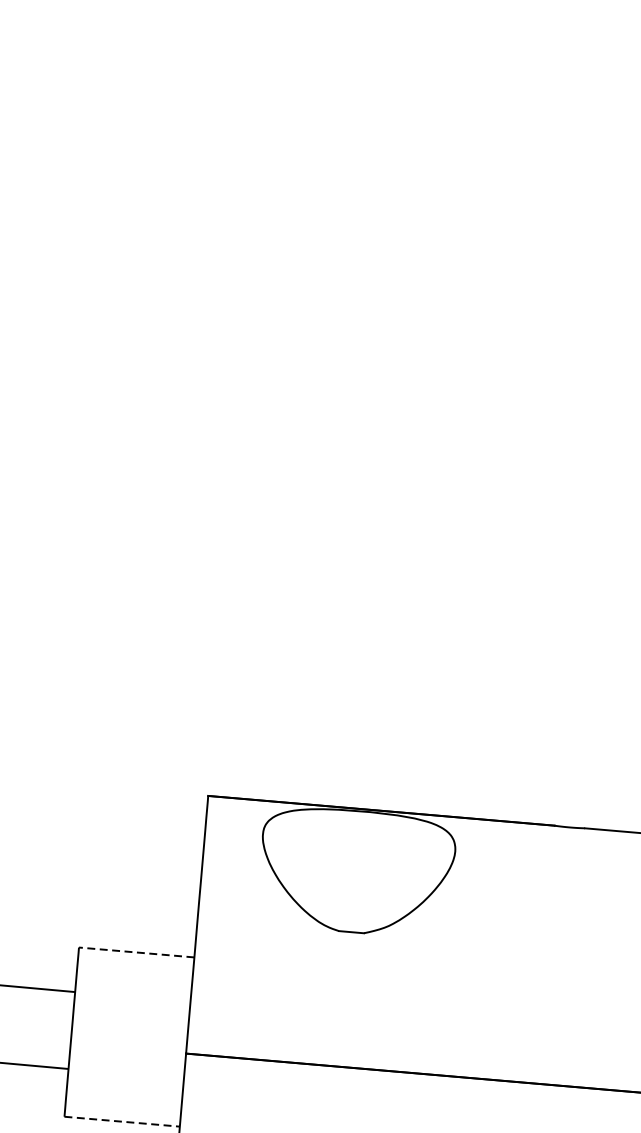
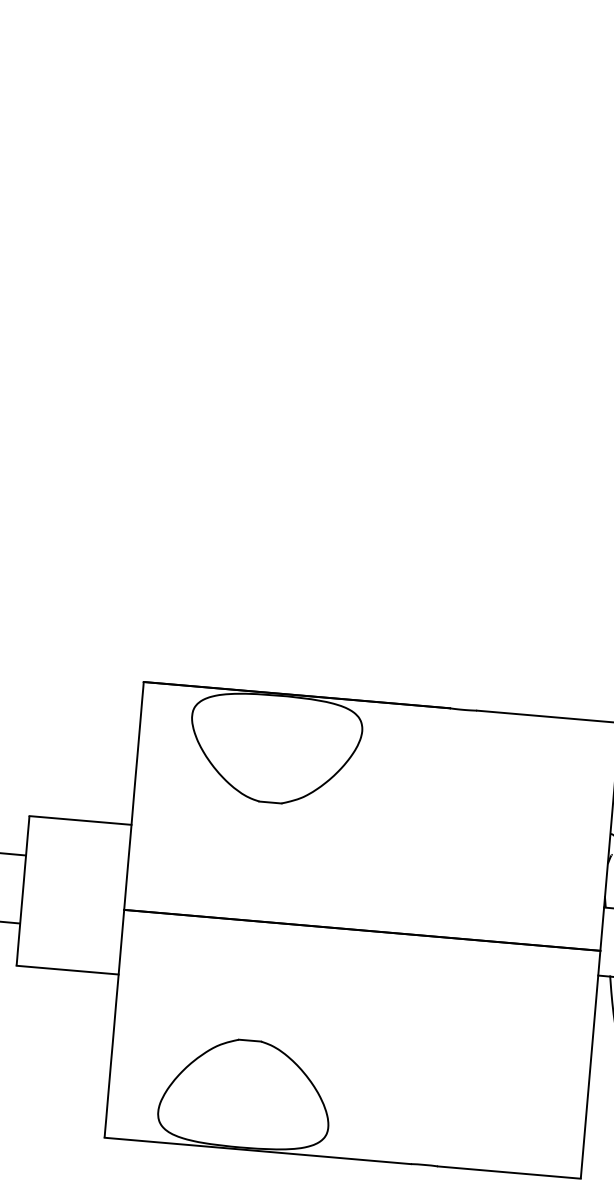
line: (136, 952) -> (80, 820), dashed -> solid
line: (123, 1122) -> (68, 970), dashed -> solid

